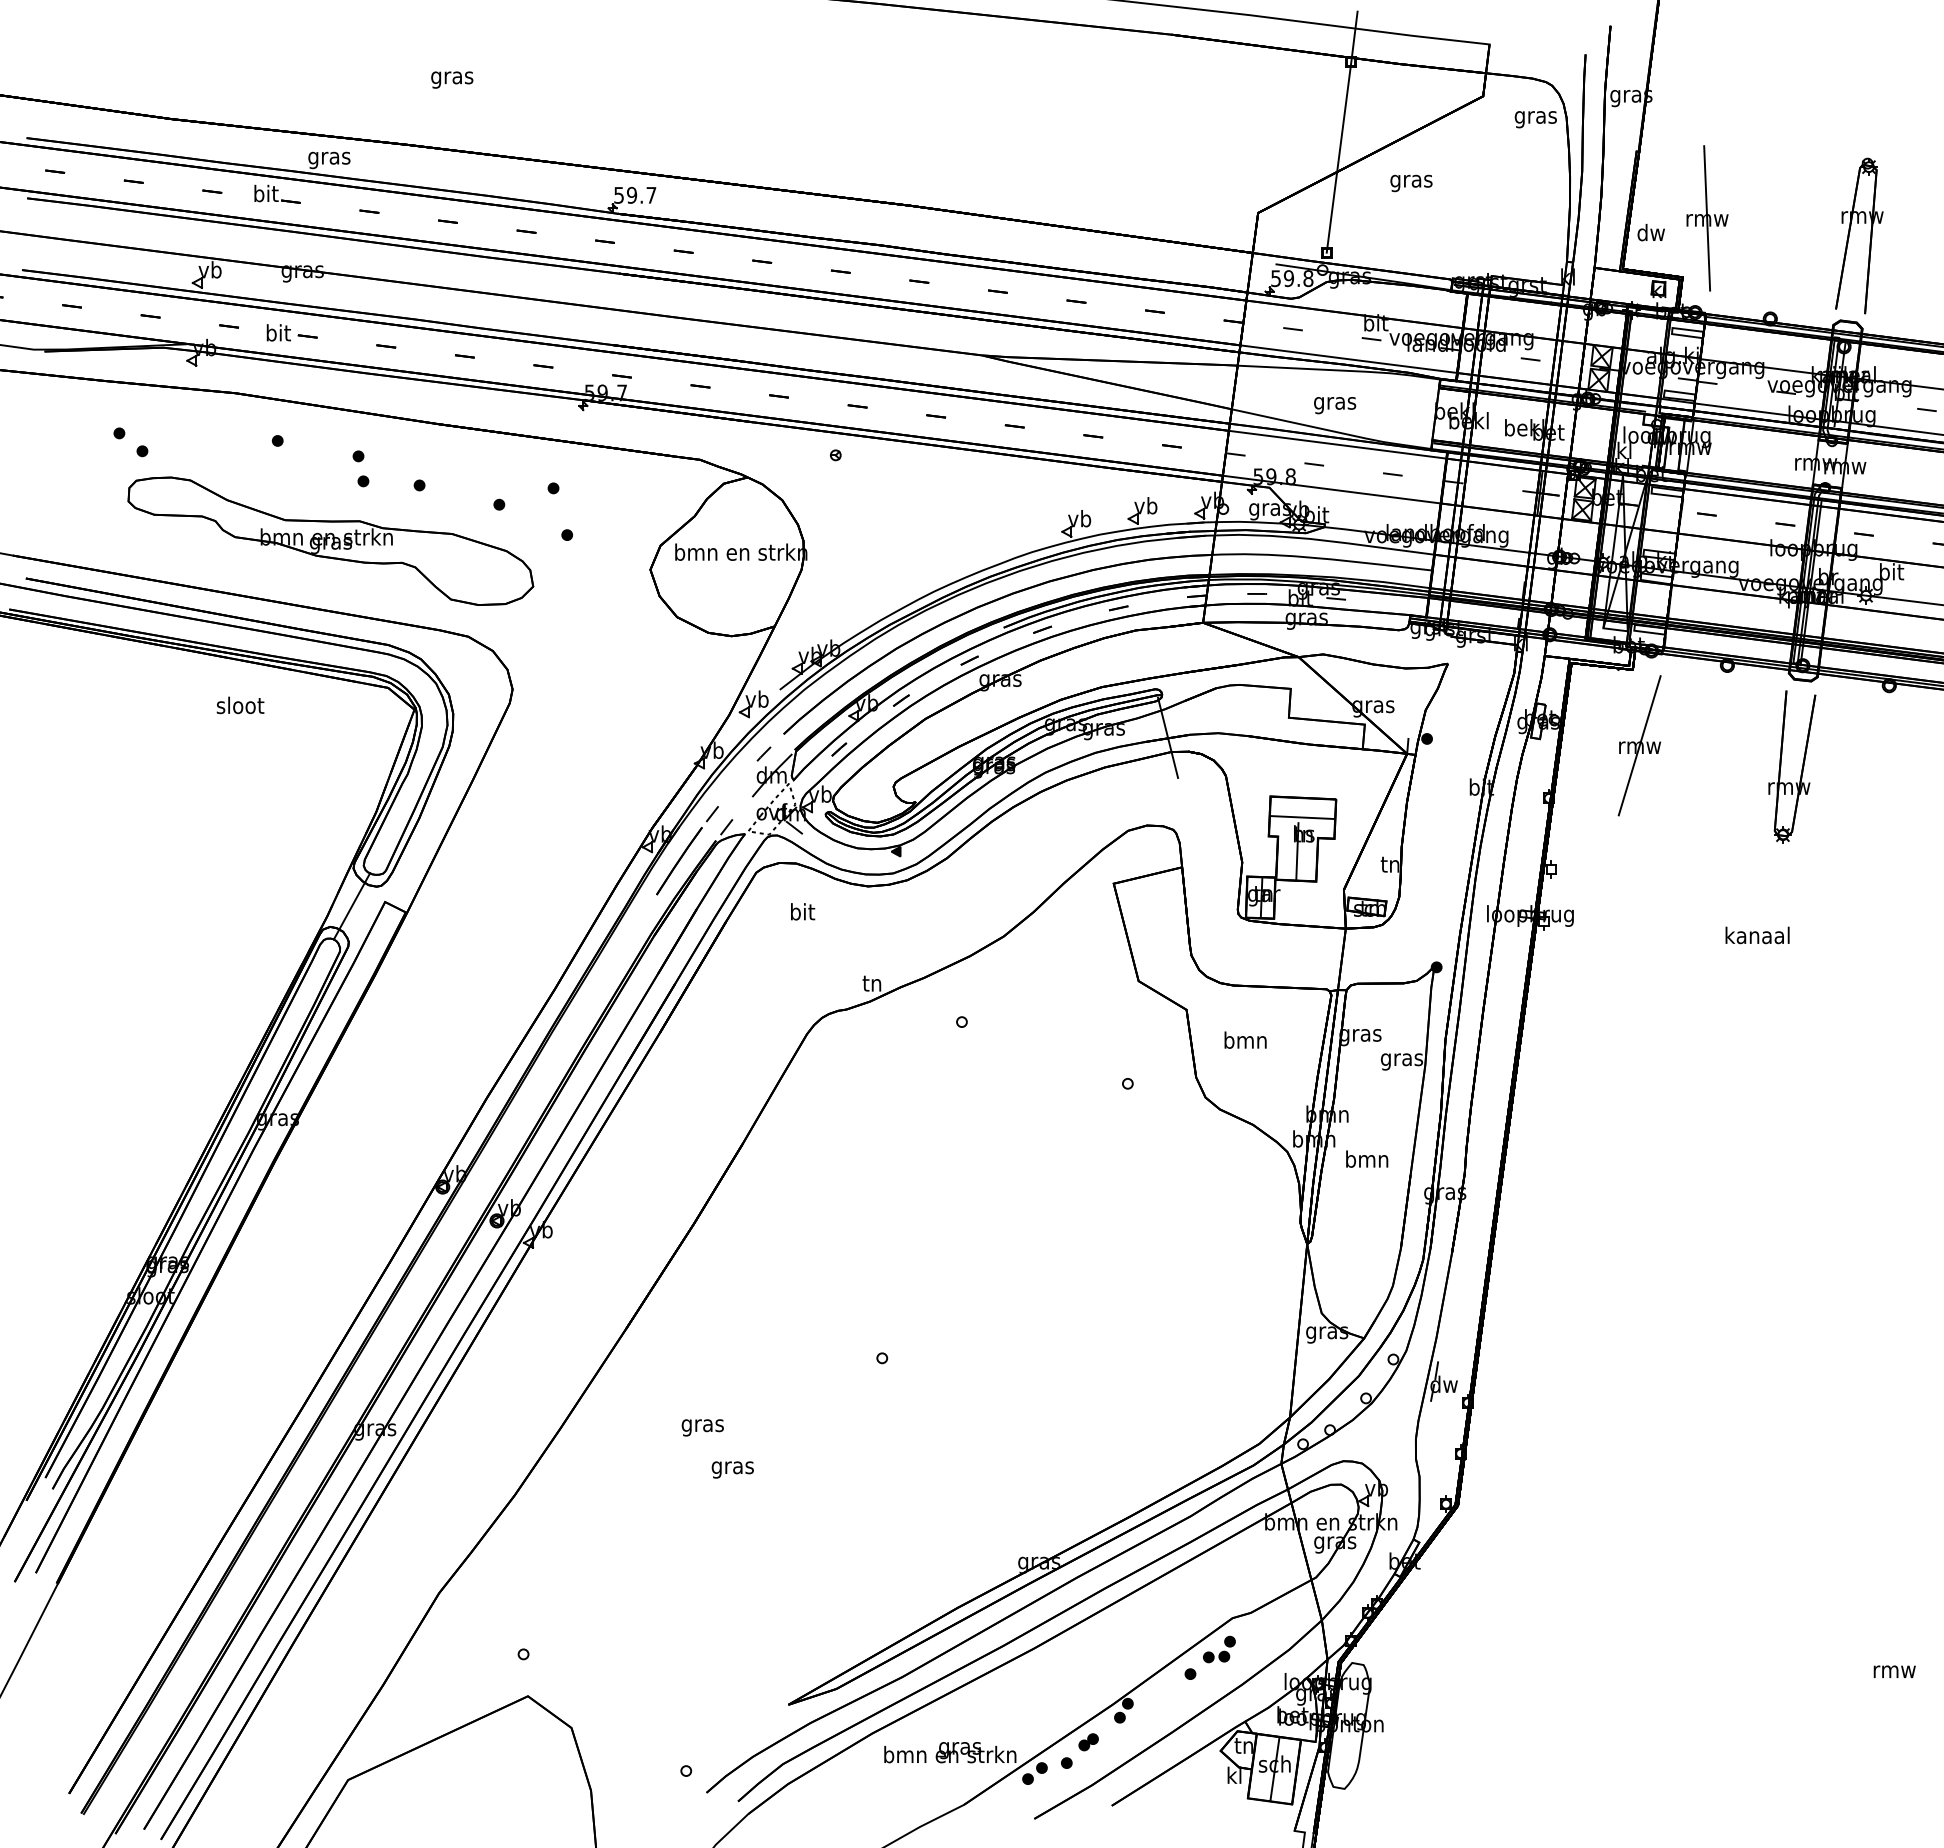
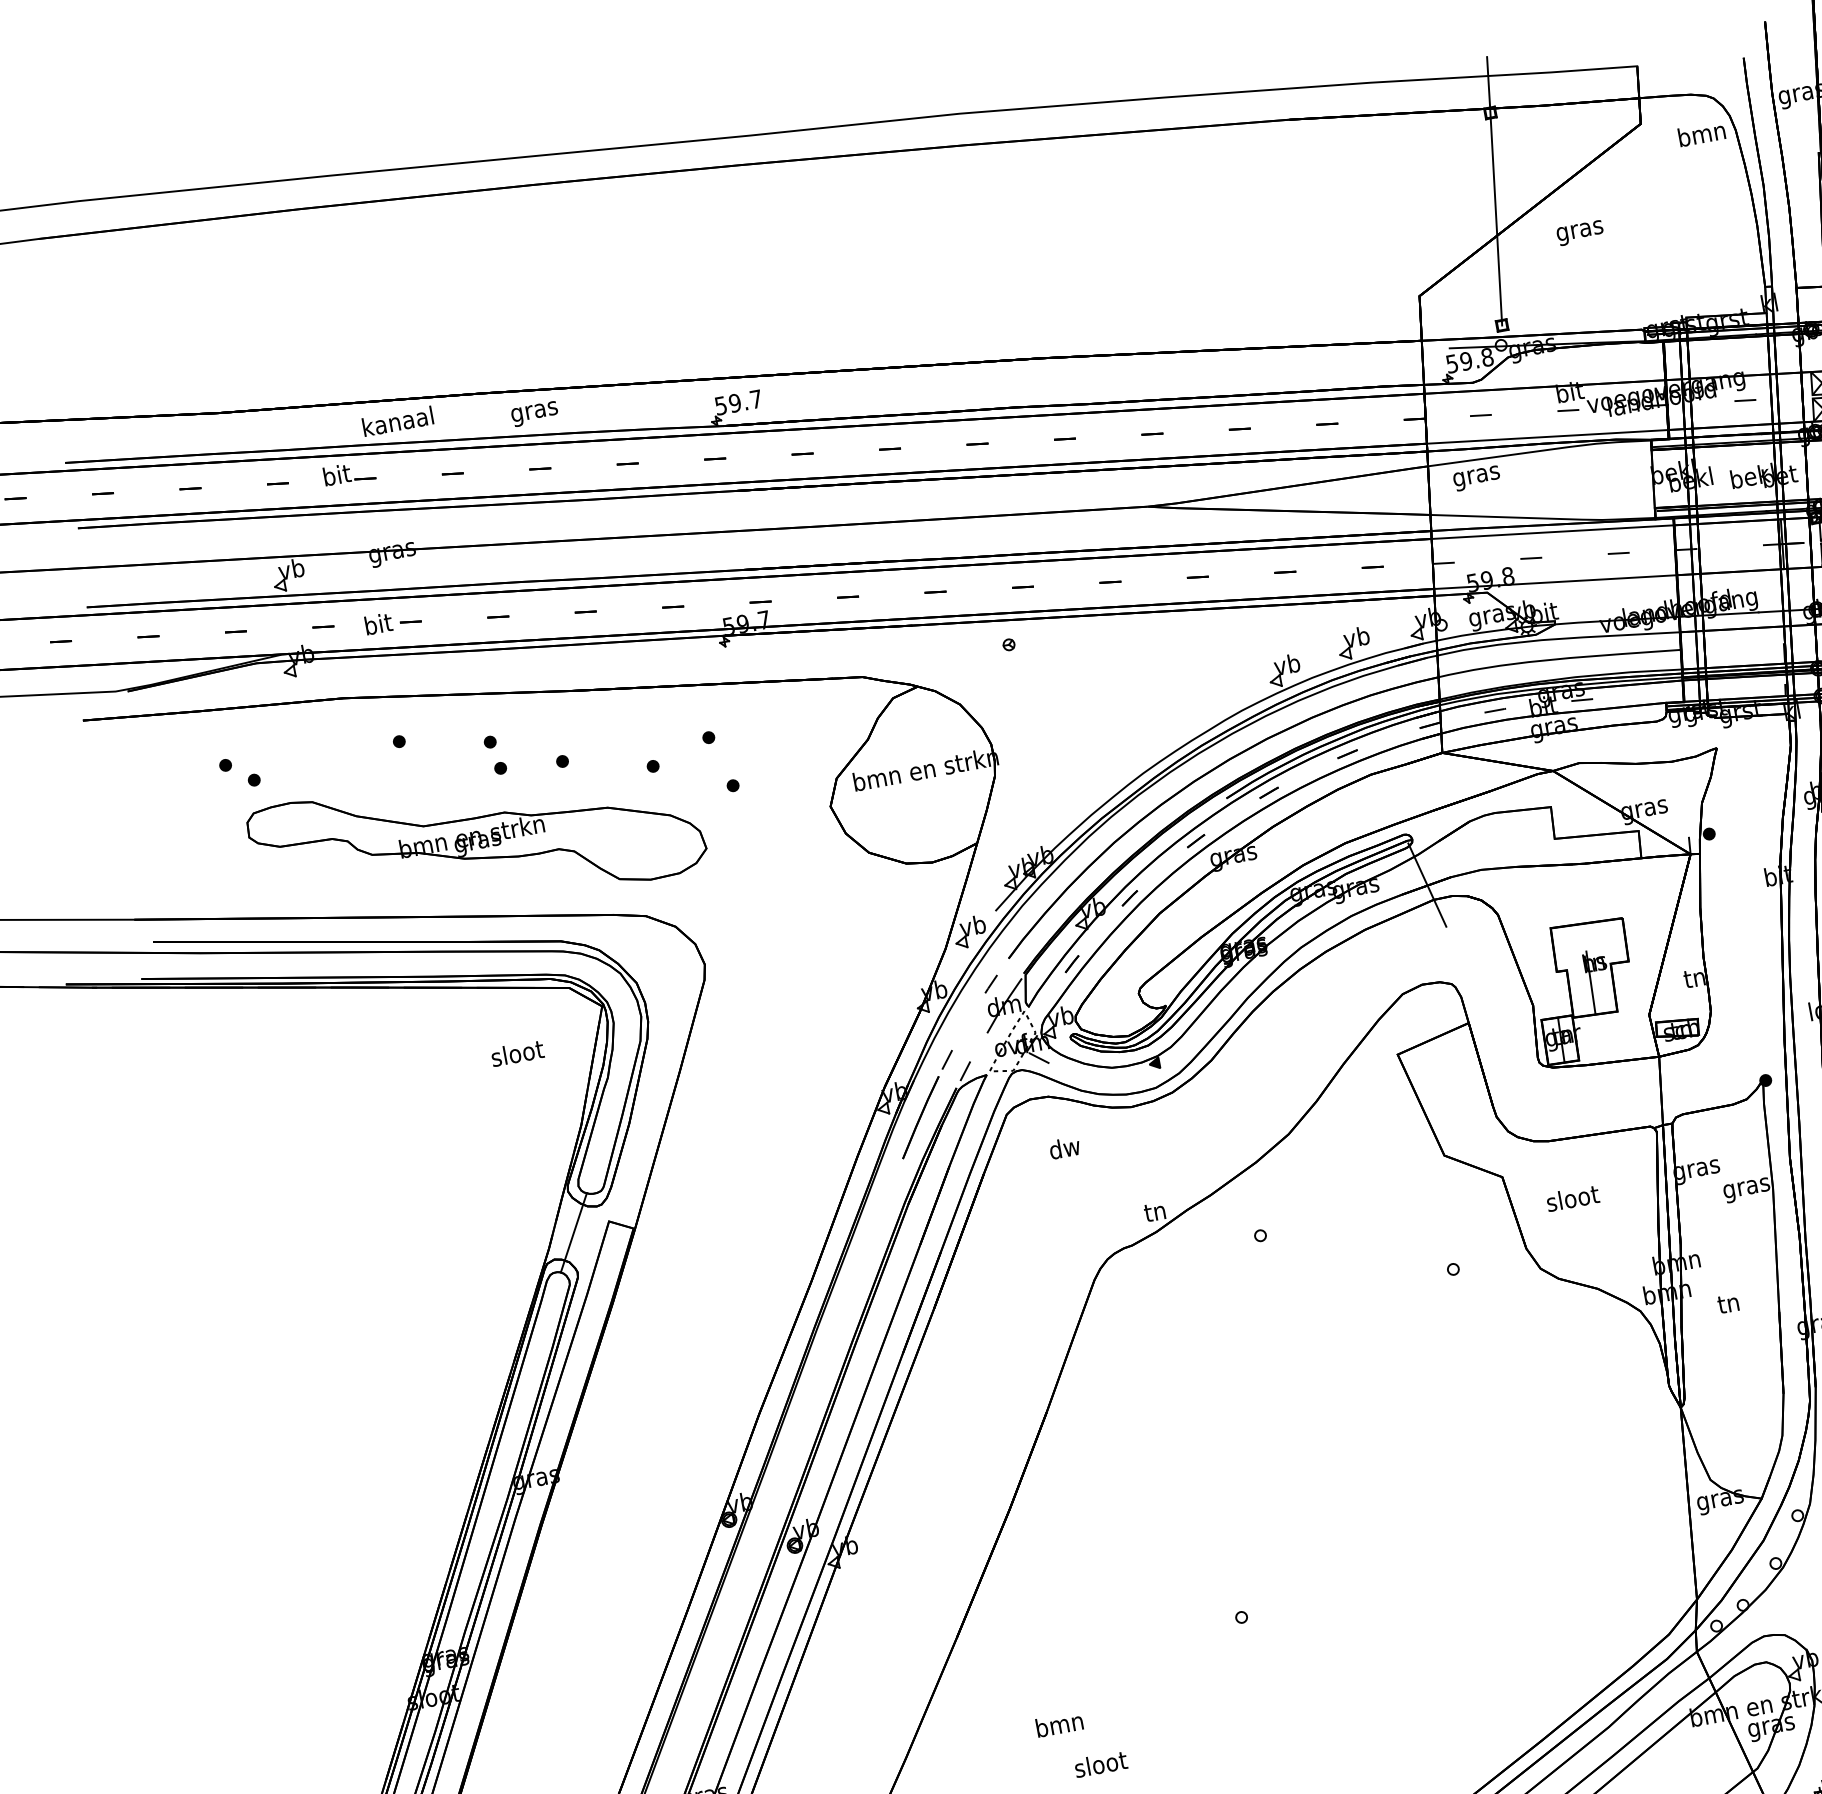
text: (452, 79) -> (535, 413), moved
text: (1535, 117) -> (1701, 136), gras -> bmn
text: (329, 158) -> (398, 424), gras -> kanaal
text: (1335, 405) -> (1477, 478), moved
text: (240, 705) -> (517, 1053), moved
line: (1302, 817) -> (1589, 944), removed
text: (802, 911) -> (1064, 1147), bit -> dw
text: (1245, 1039) -> (1572, 1197), bmn -> sloot
text: (1367, 1158) -> (1729, 1302), bmn -> tn
text: (702, 1425) -> (1059, 1726), gras -> bmn
text: (732, 1467) -> (1100, 1766), gras -> sloot

